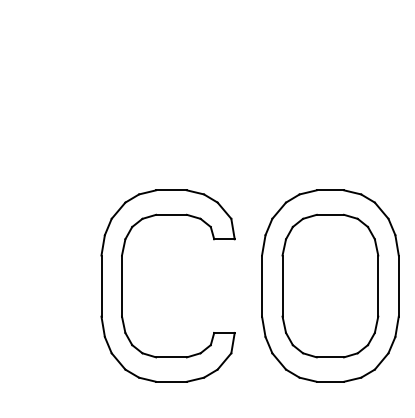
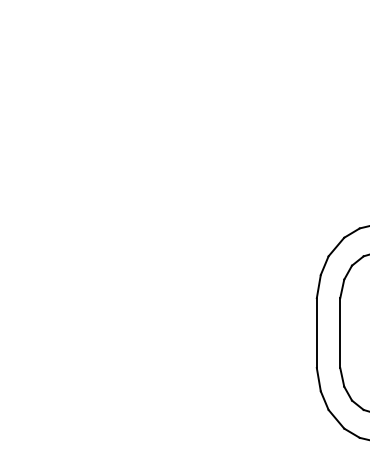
part: (122, 285) -> (157, 332), removed

